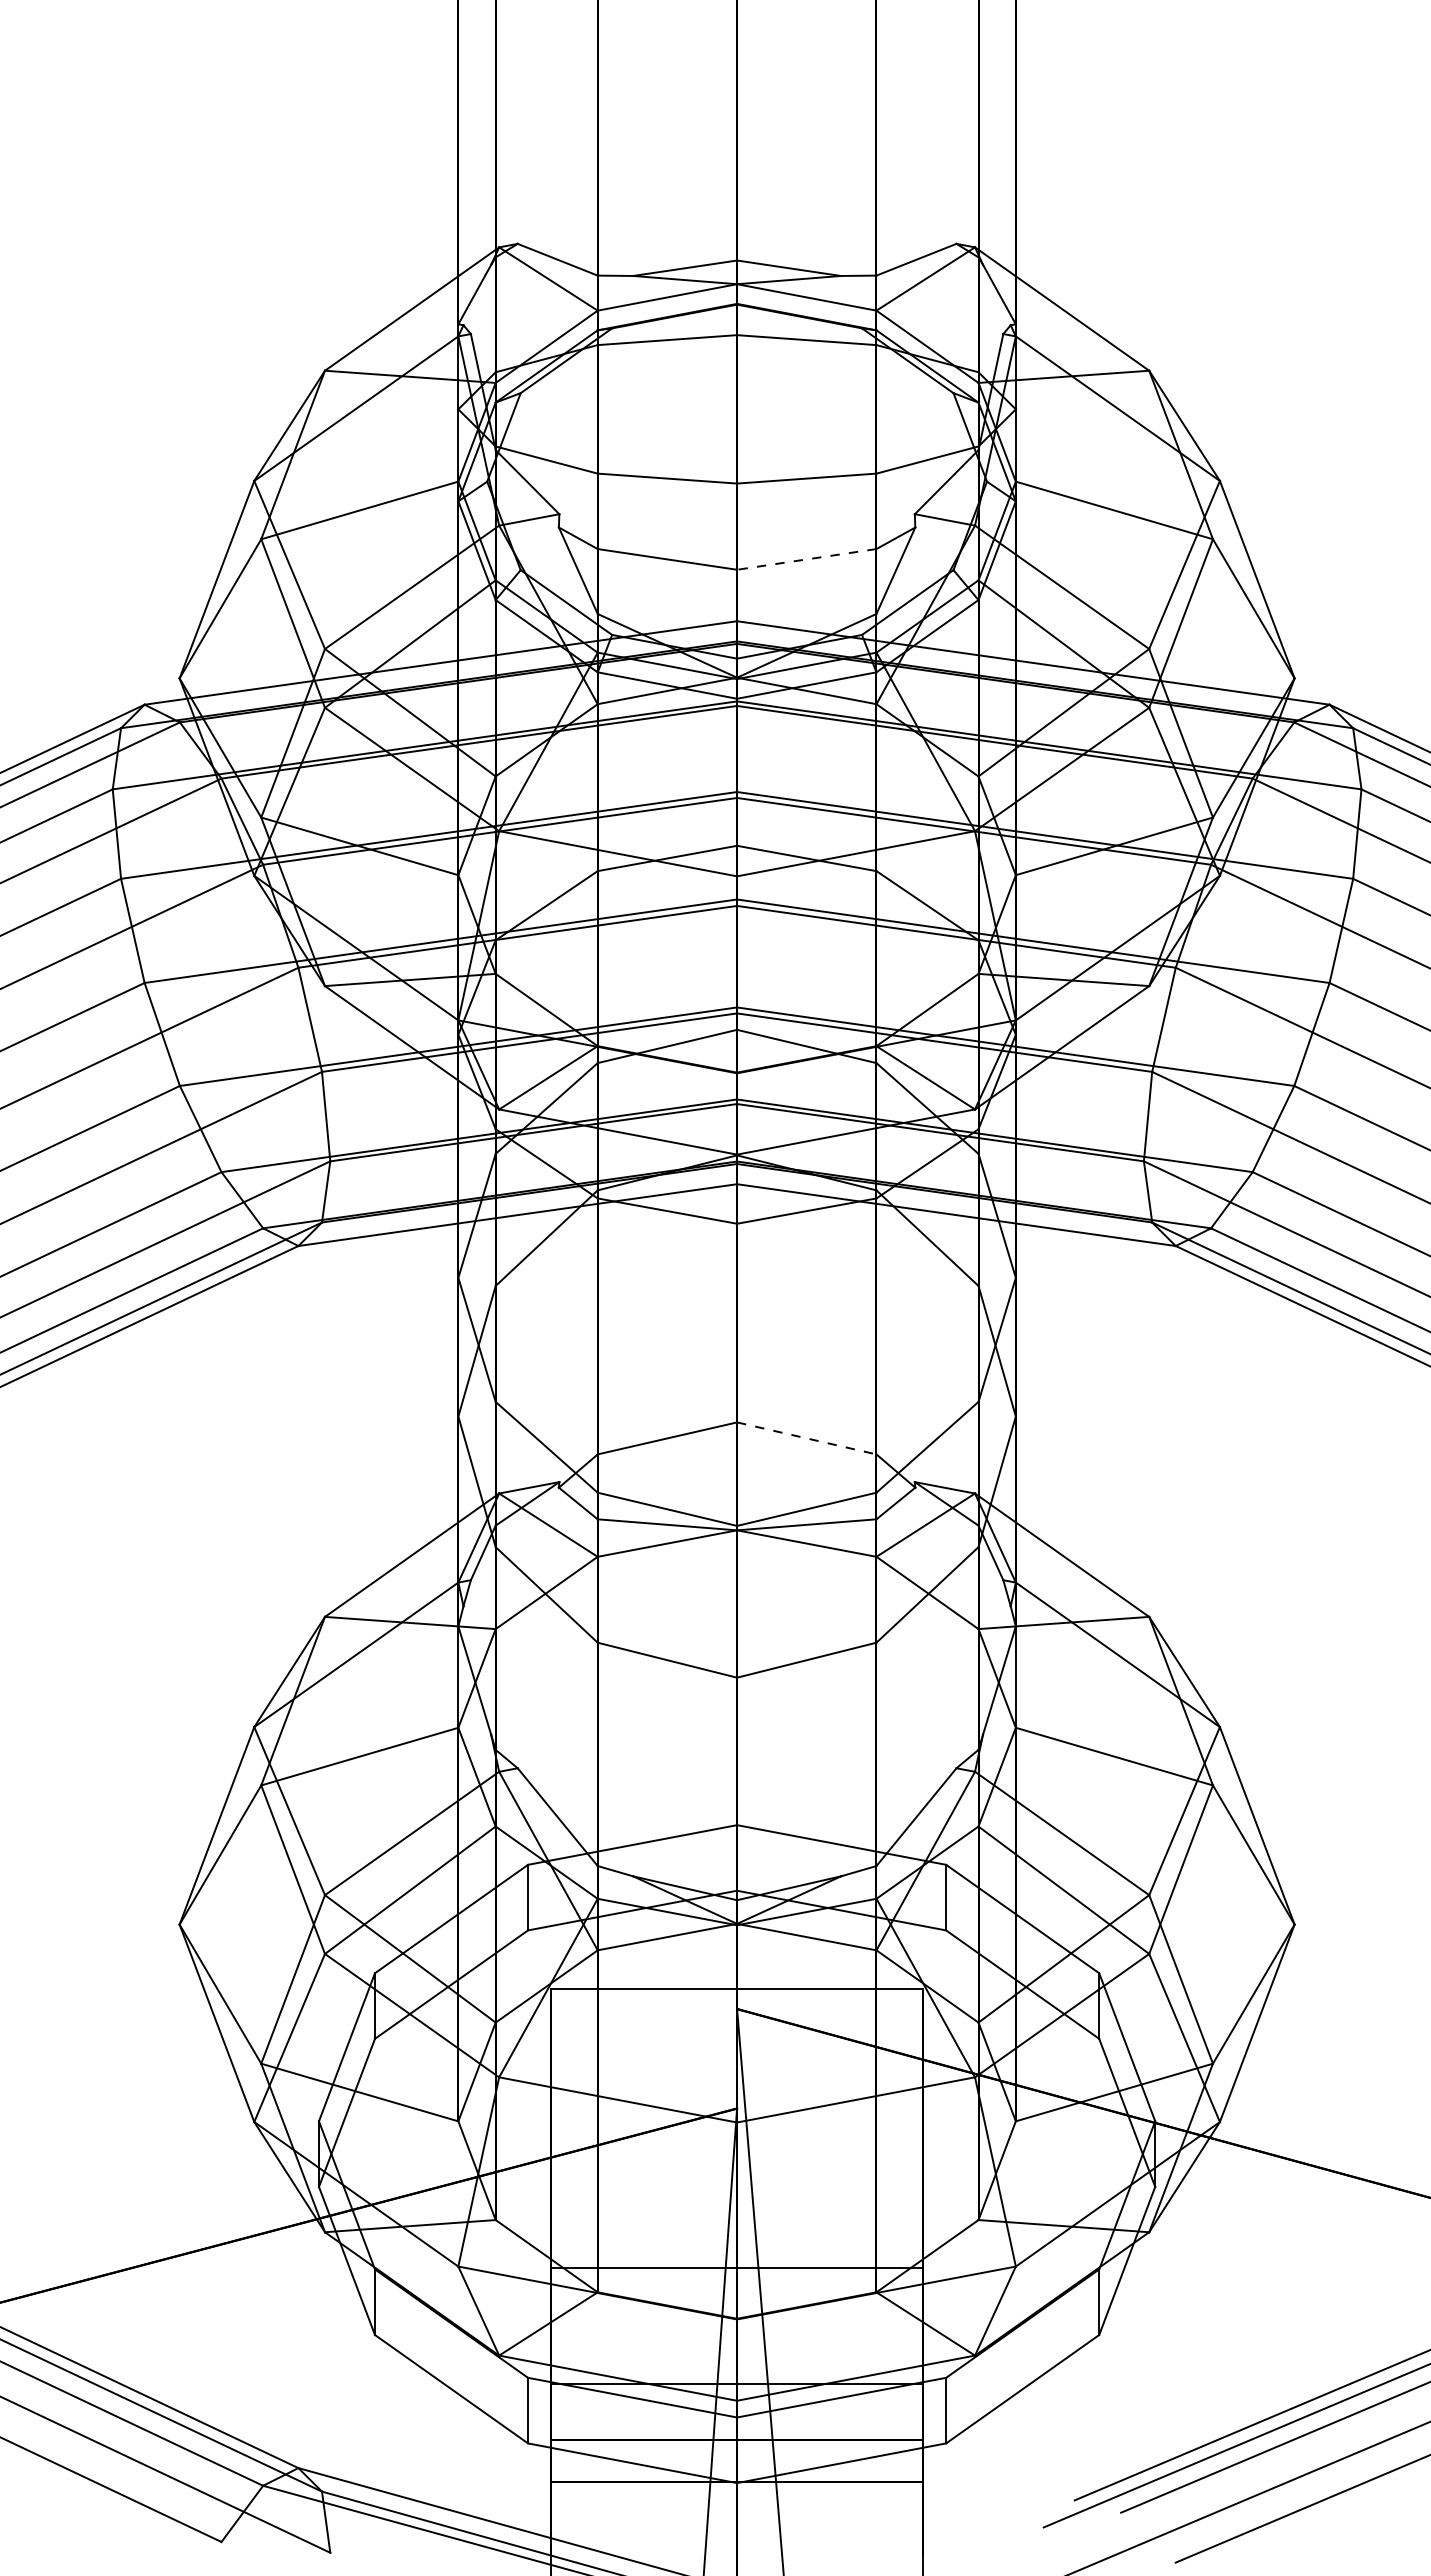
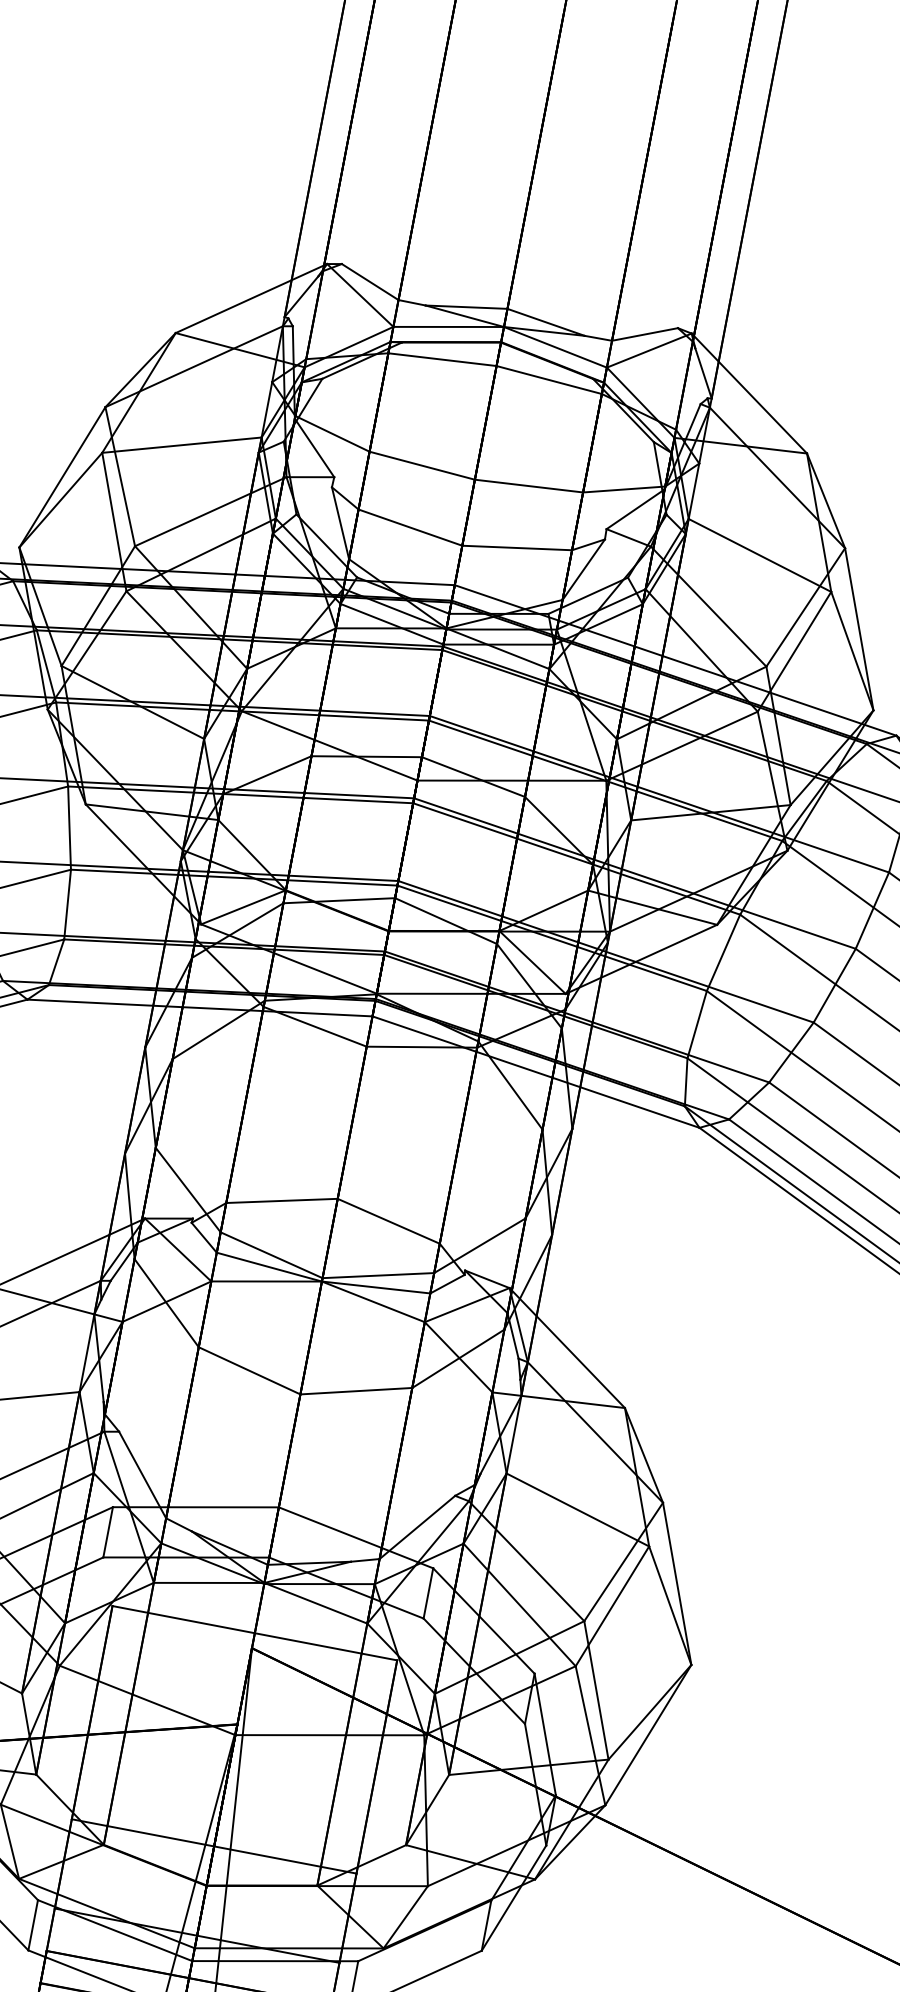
line: (806, 559) -> (516, 548), dashed -> solid
line: (806, 1438) -> (388, 1221), dashed -> solid

